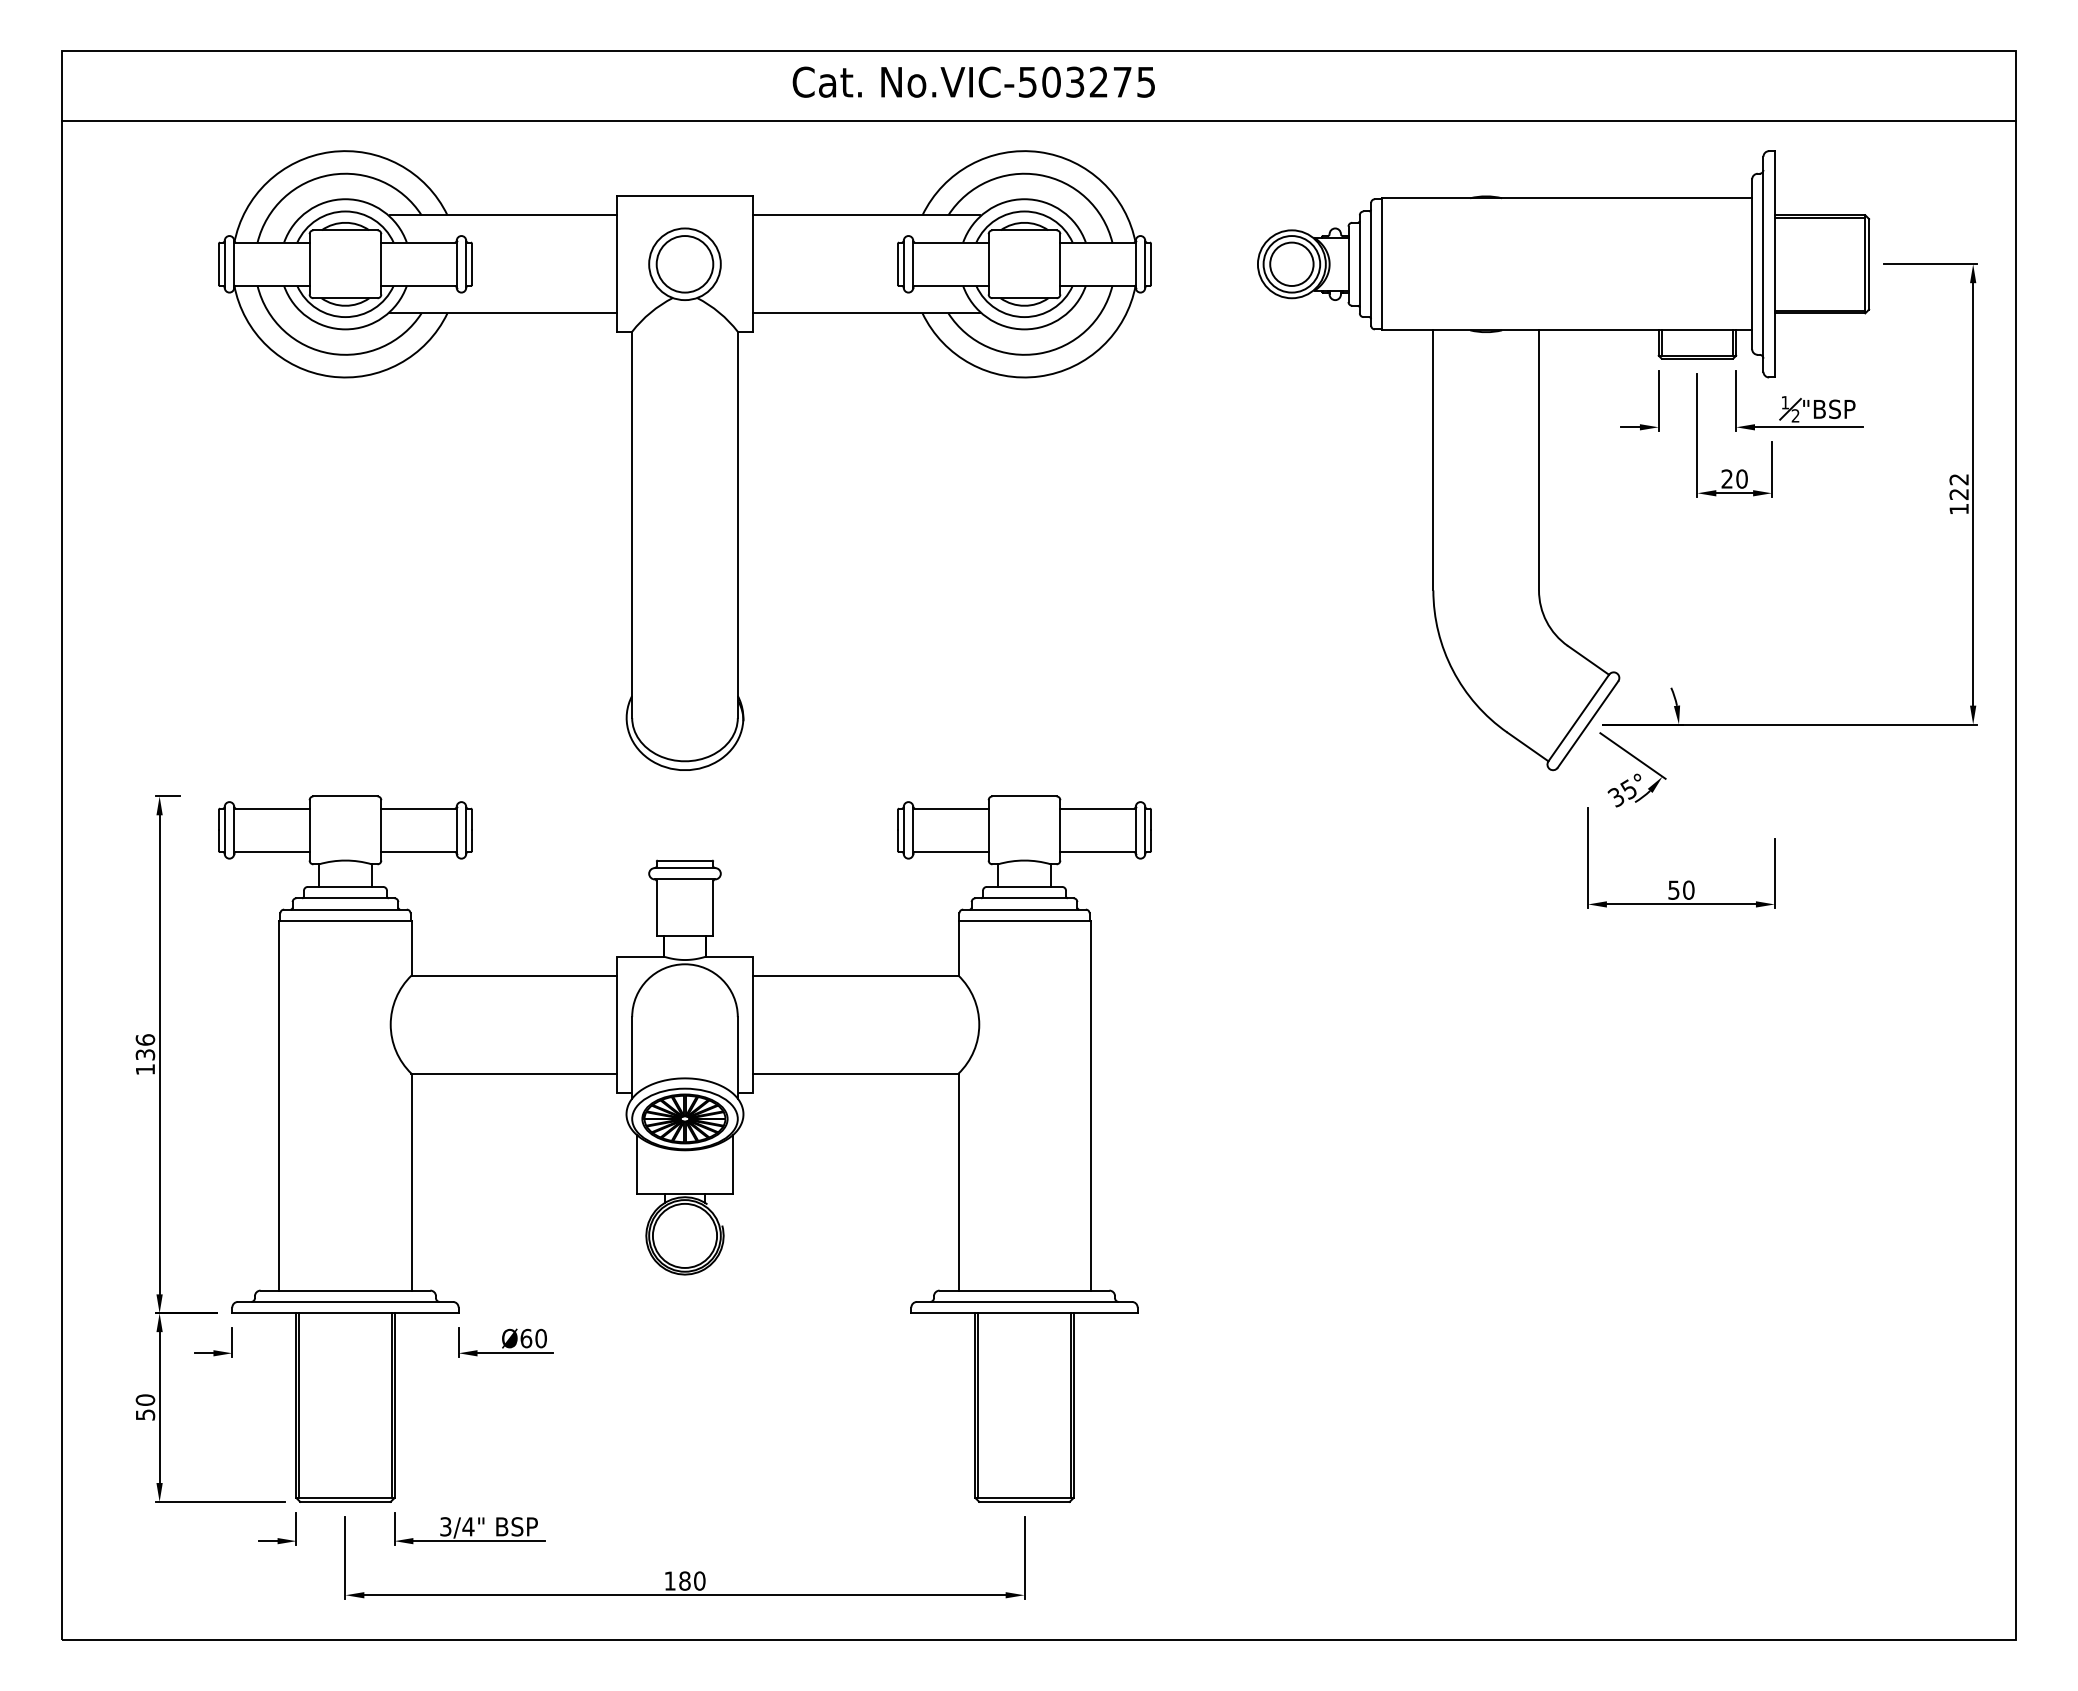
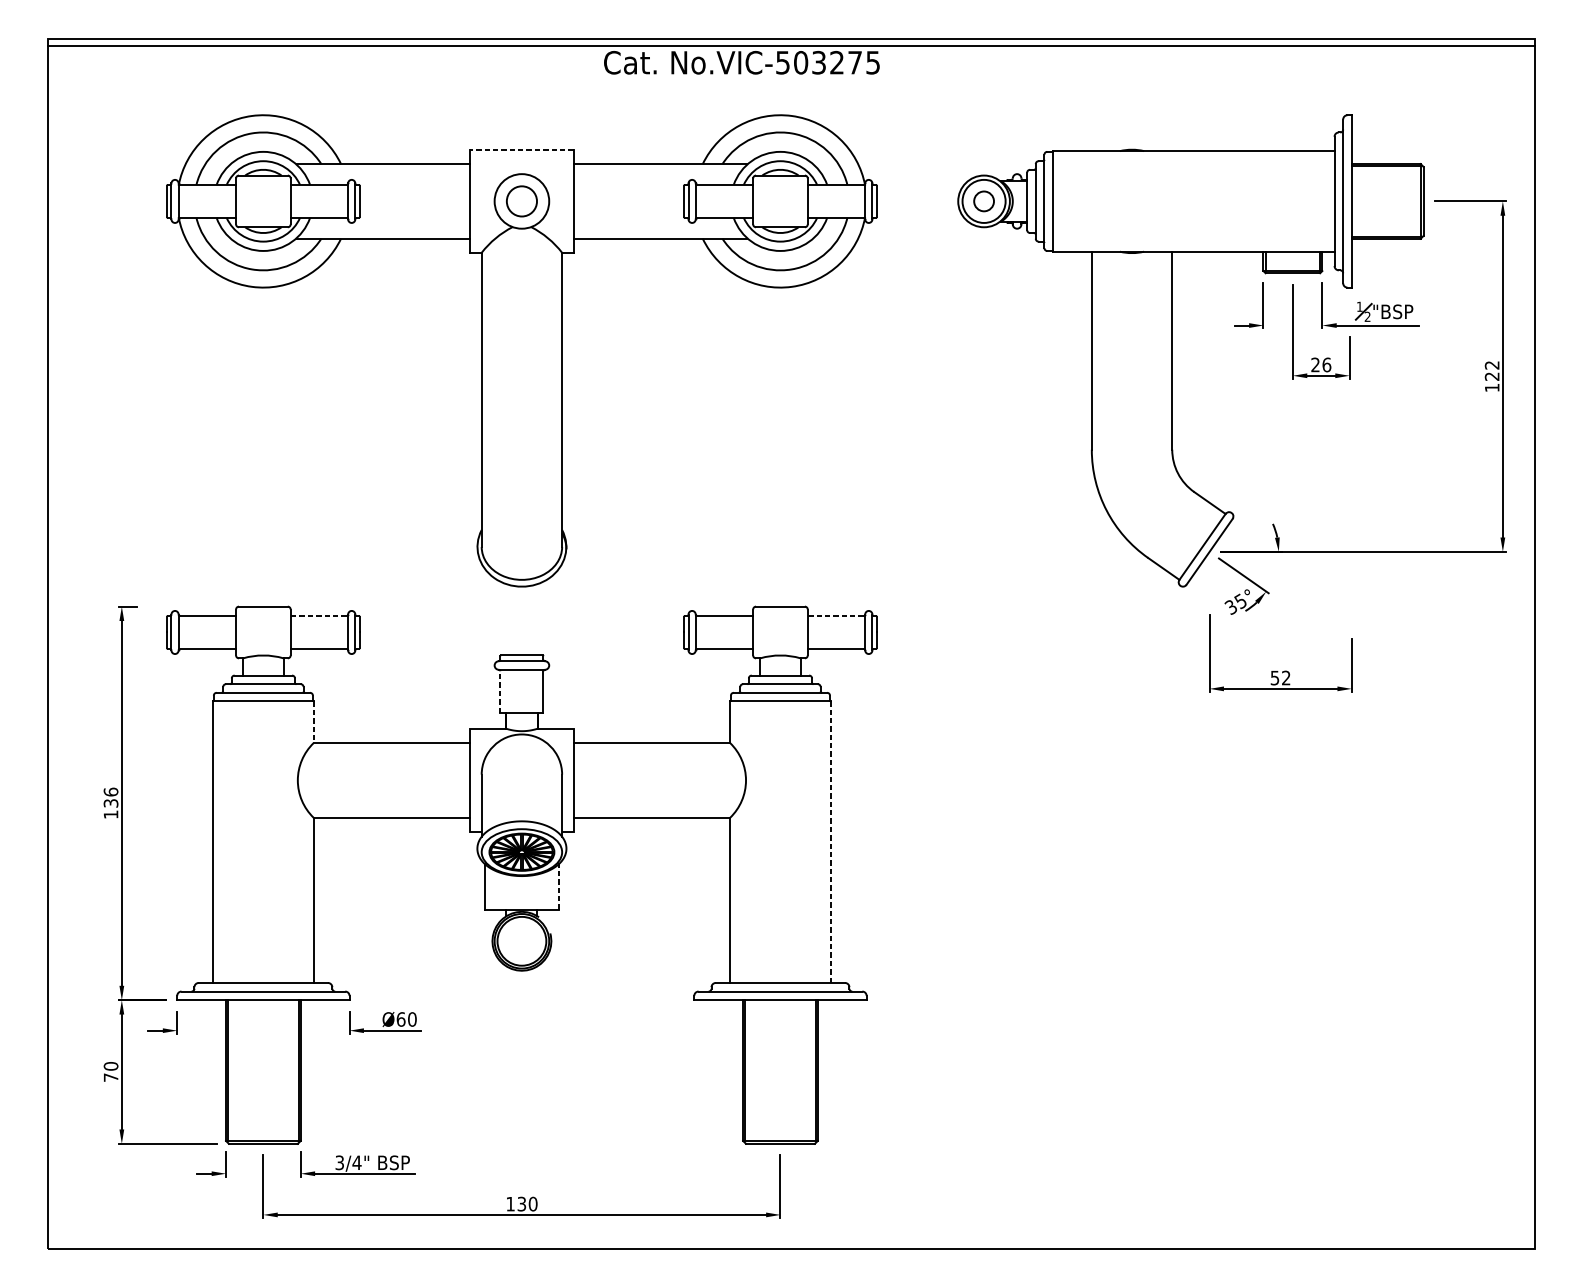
line: (1038, 120) -> (791, 45), moved
line: (685, 196) -> (522, 149), solid -> dashed
circle: (684, 264) -> (521, 201), size x0.7
circle: (1291, 264) -> (983, 201), size x0.6
text: (1741, 478) -> (1326, 364), 20 -> 26
line: (418, 808) -> (318, 615), solid -> dashed
line: (1097, 808) -> (836, 615), solid -> dashed
text: (1688, 889) -> (1286, 677), 50 -> 52
line: (656, 908) -> (500, 691), solid -> dashed
line: (411, 948) -> (313, 722), solid -> dashed
line: (1090, 1105) -> (830, 841), solid -> dashed
line: (733, 1164) -> (558, 886), solid -> dashed
text: (145, 1414) -> (111, 1077), 50 -> 70
text: (684, 1580) -> (521, 1203), 180 -> 130

